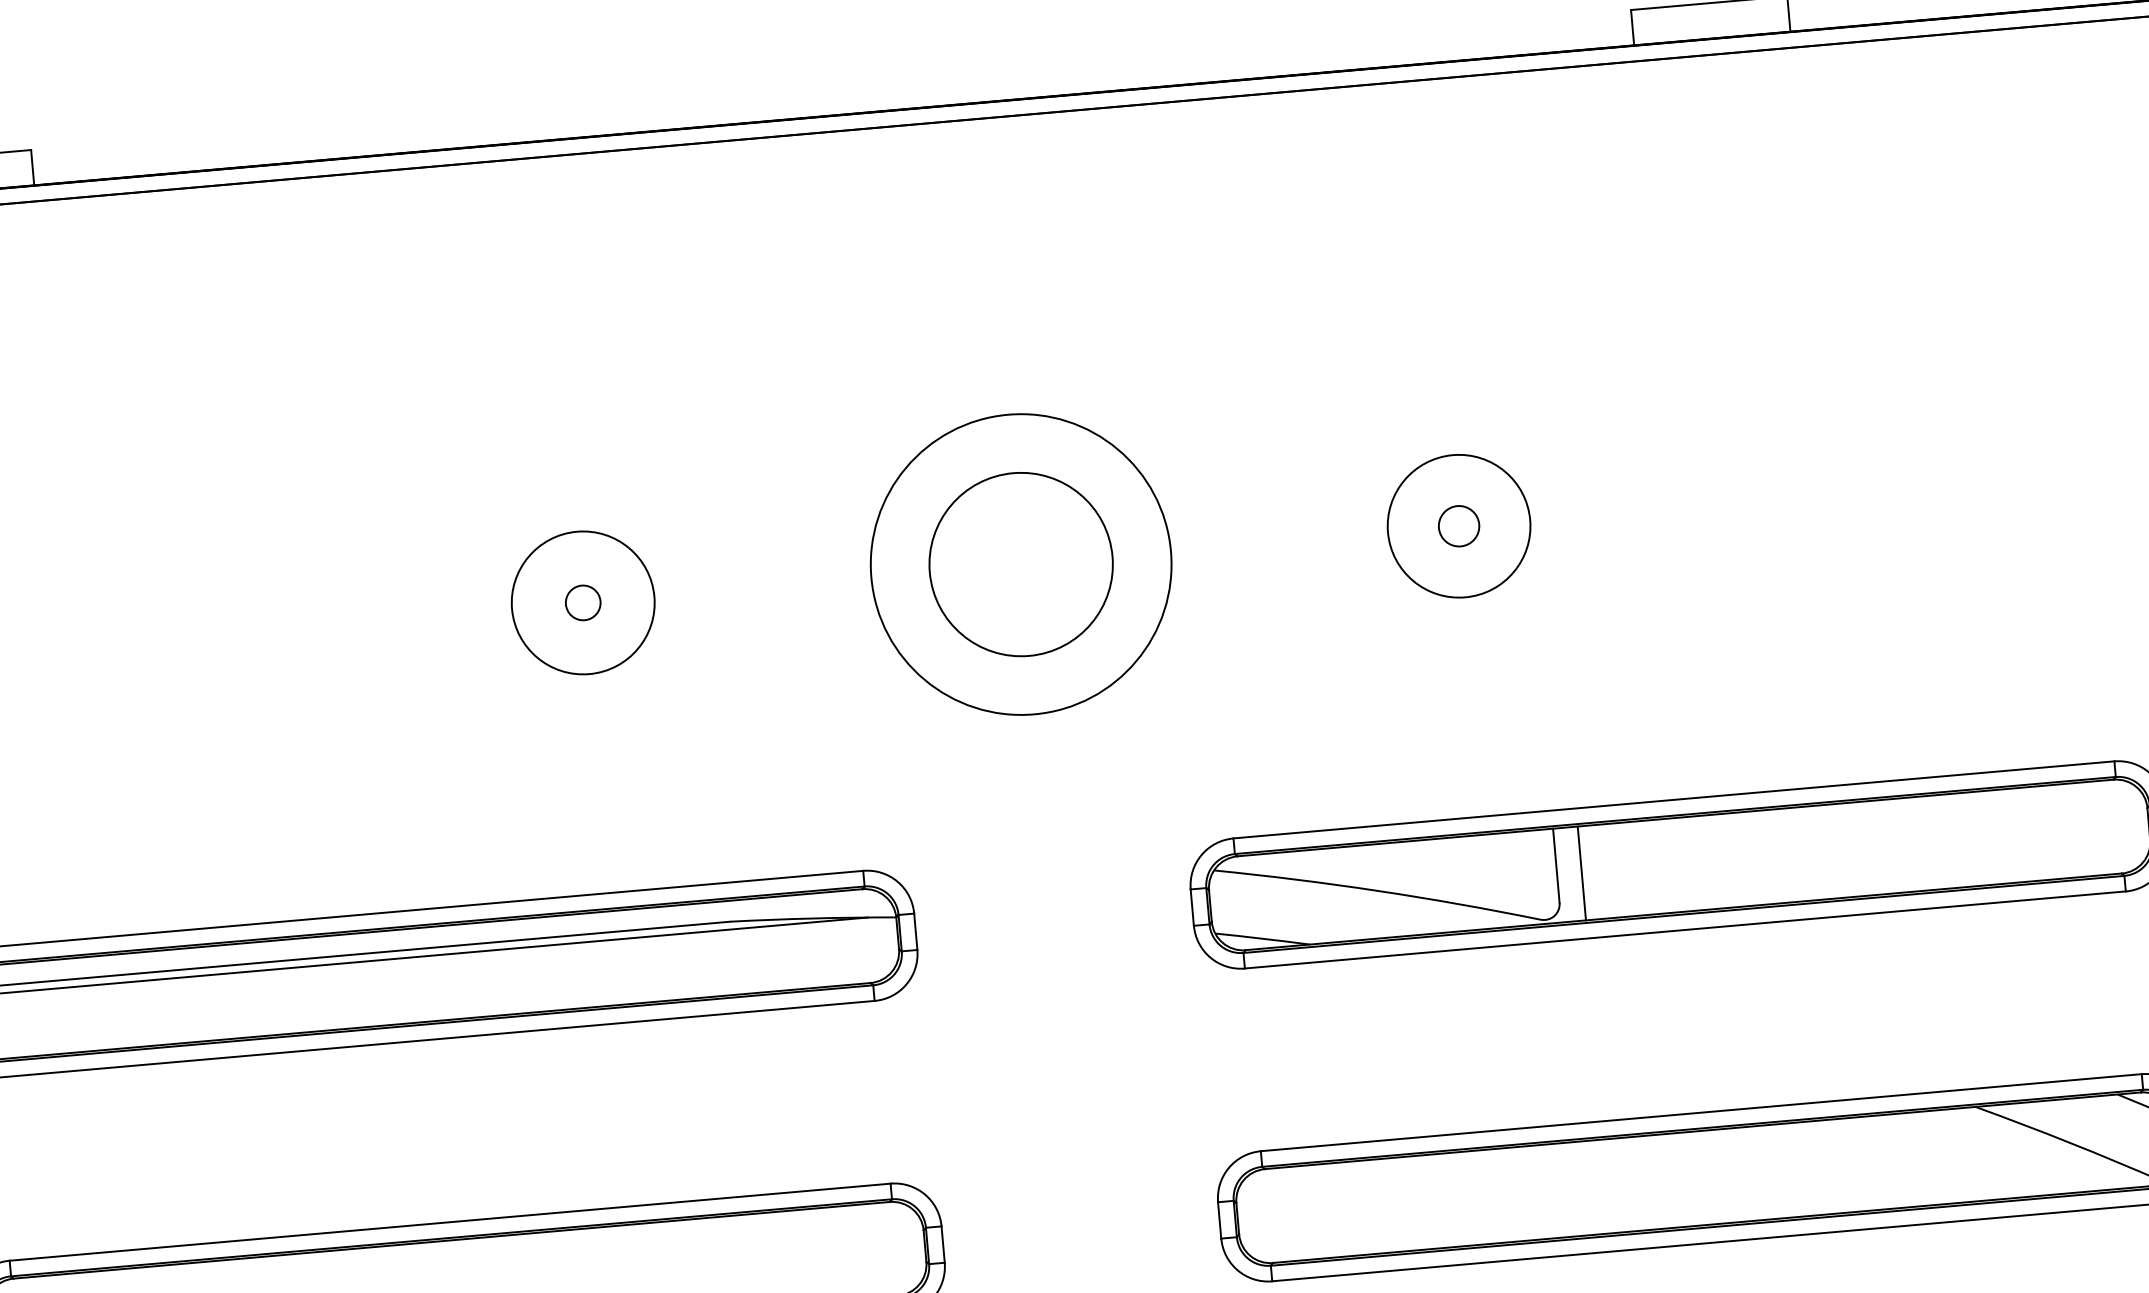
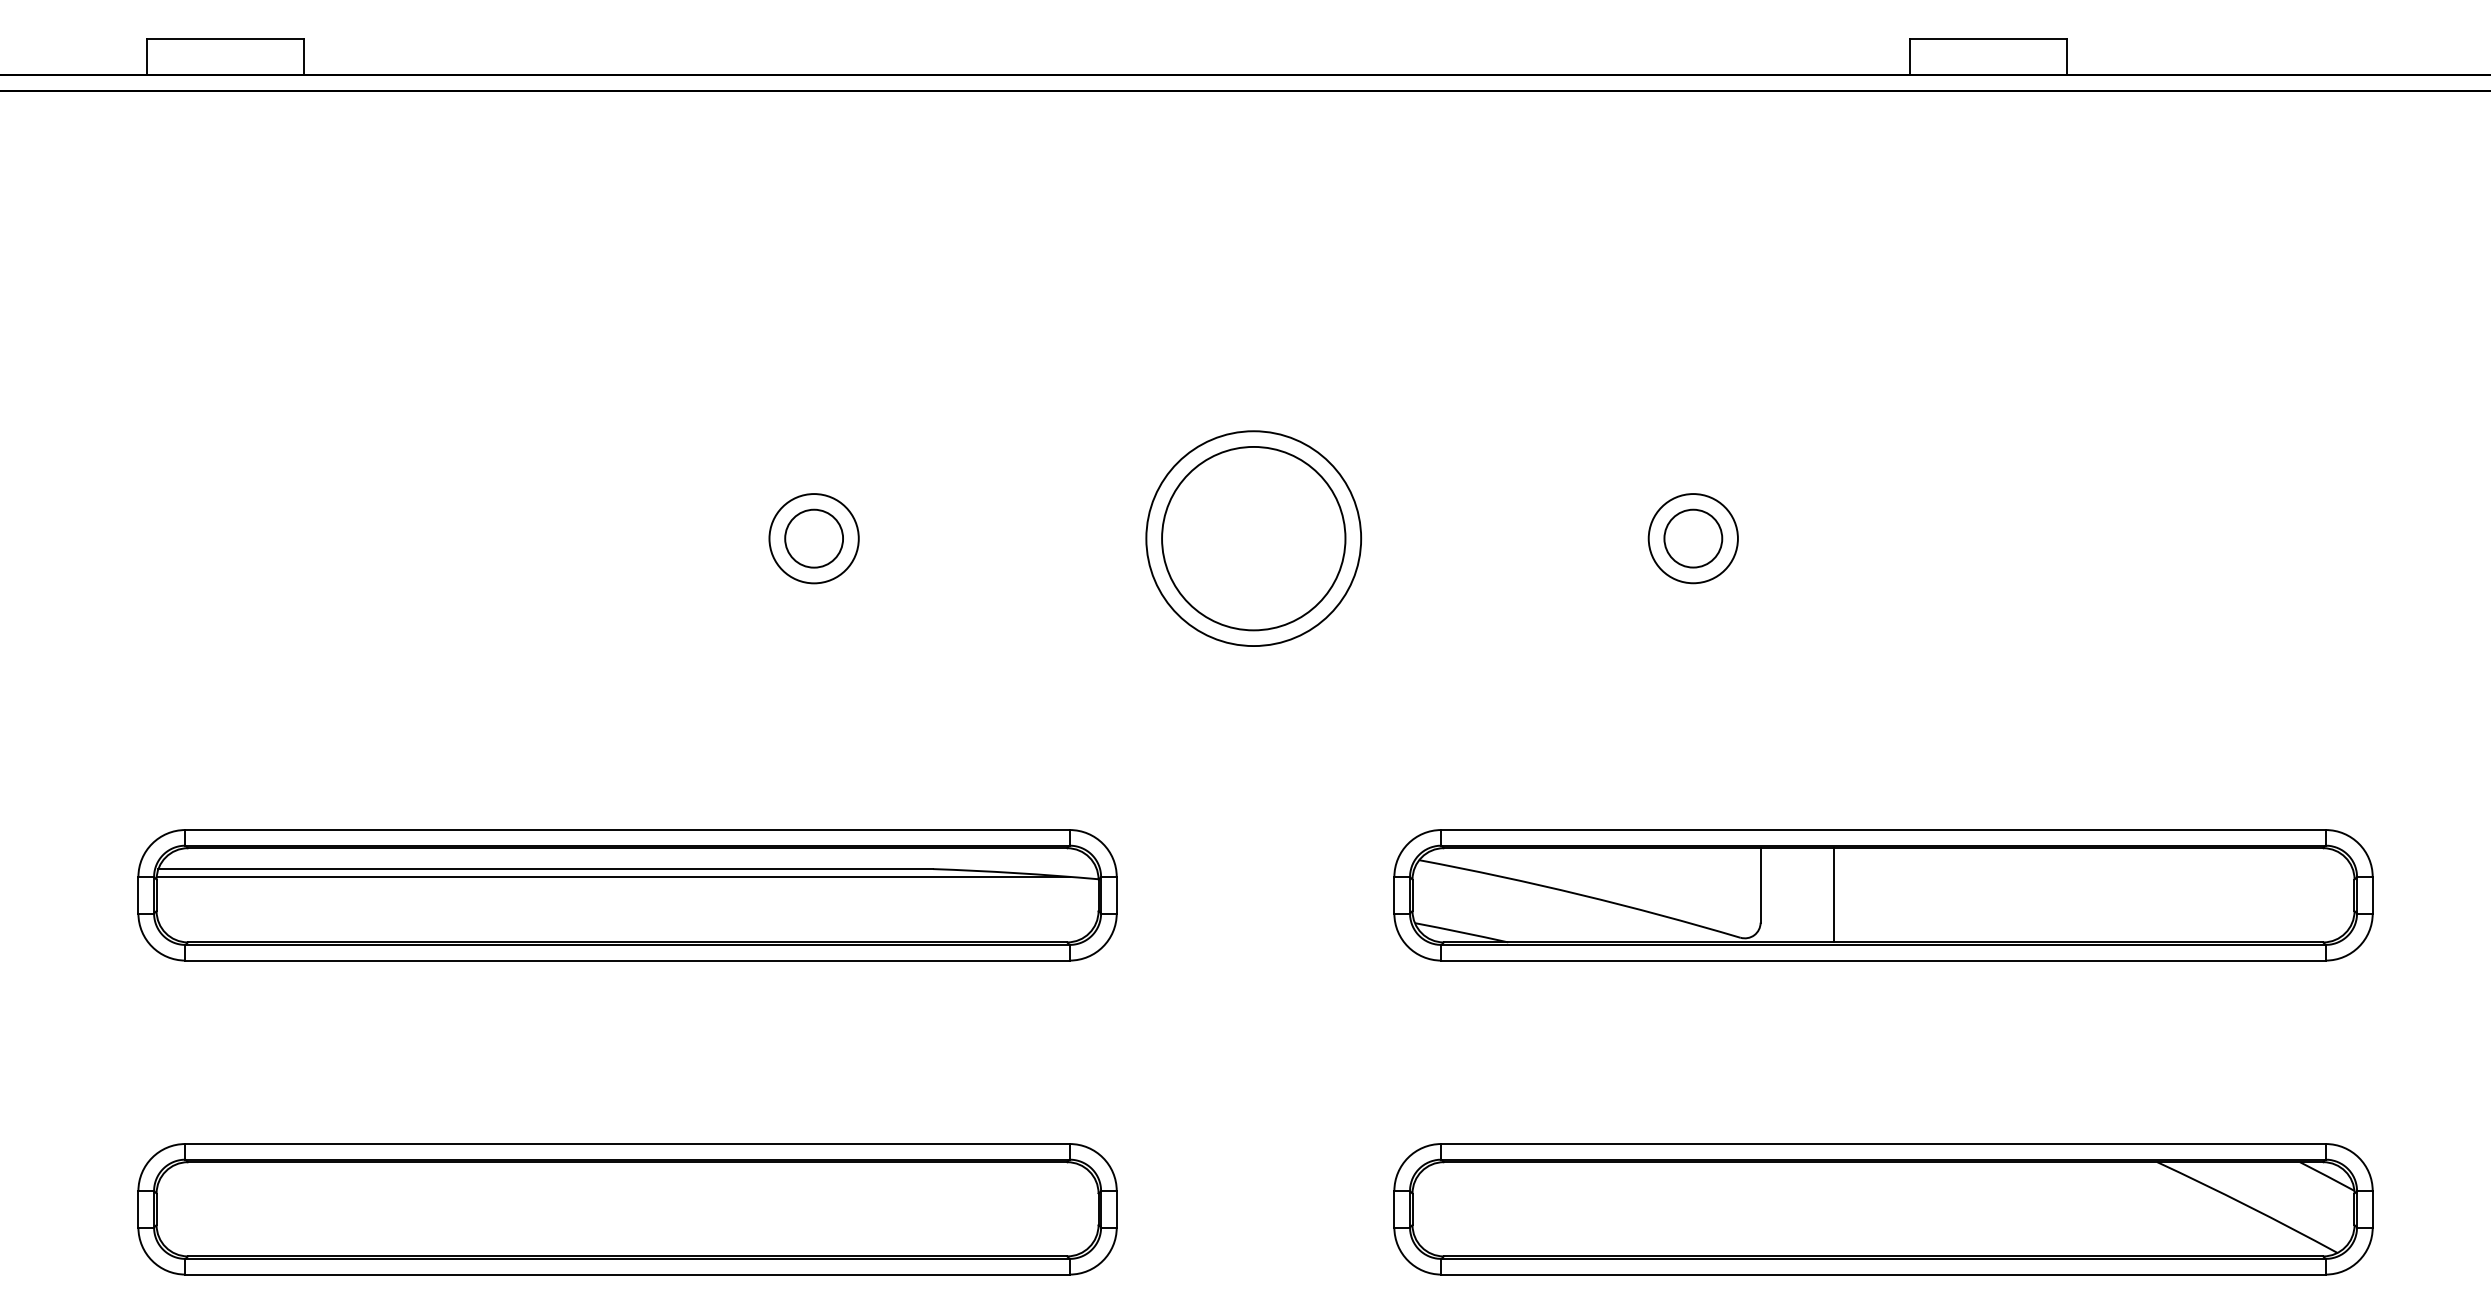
circle: (1458, 526) -> (1692, 538), size x0.62
circle: (1459, 526) -> (1693, 538), size x1.43
circle: (1020, 564) -> (1253, 538), size x0.71
circle: (582, 602) -> (813, 538), size x0.62
circle: (583, 602) -> (814, 538), size x1.67
line: (1581, 873) -> (1834, 895), moved

